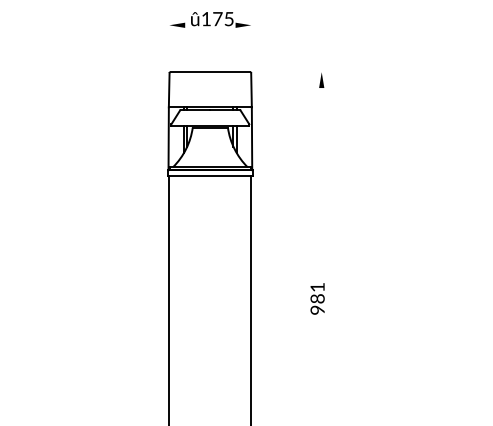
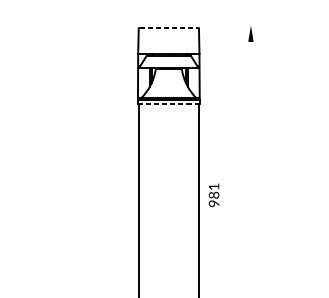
line: (210, 72) -> (168, 28), solid -> dashed
part: (321, 80) -> (250, 34), size x1.4
line: (210, 175) -> (168, 104), solid -> dashed
text: (317, 298) -> (213, 195), moved

